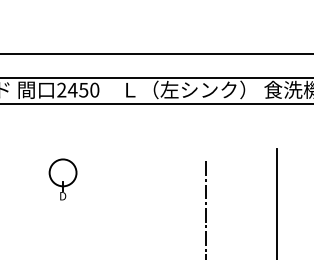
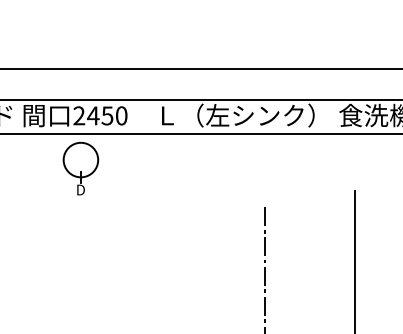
part: (62, 179) -> (80, 168), moved

